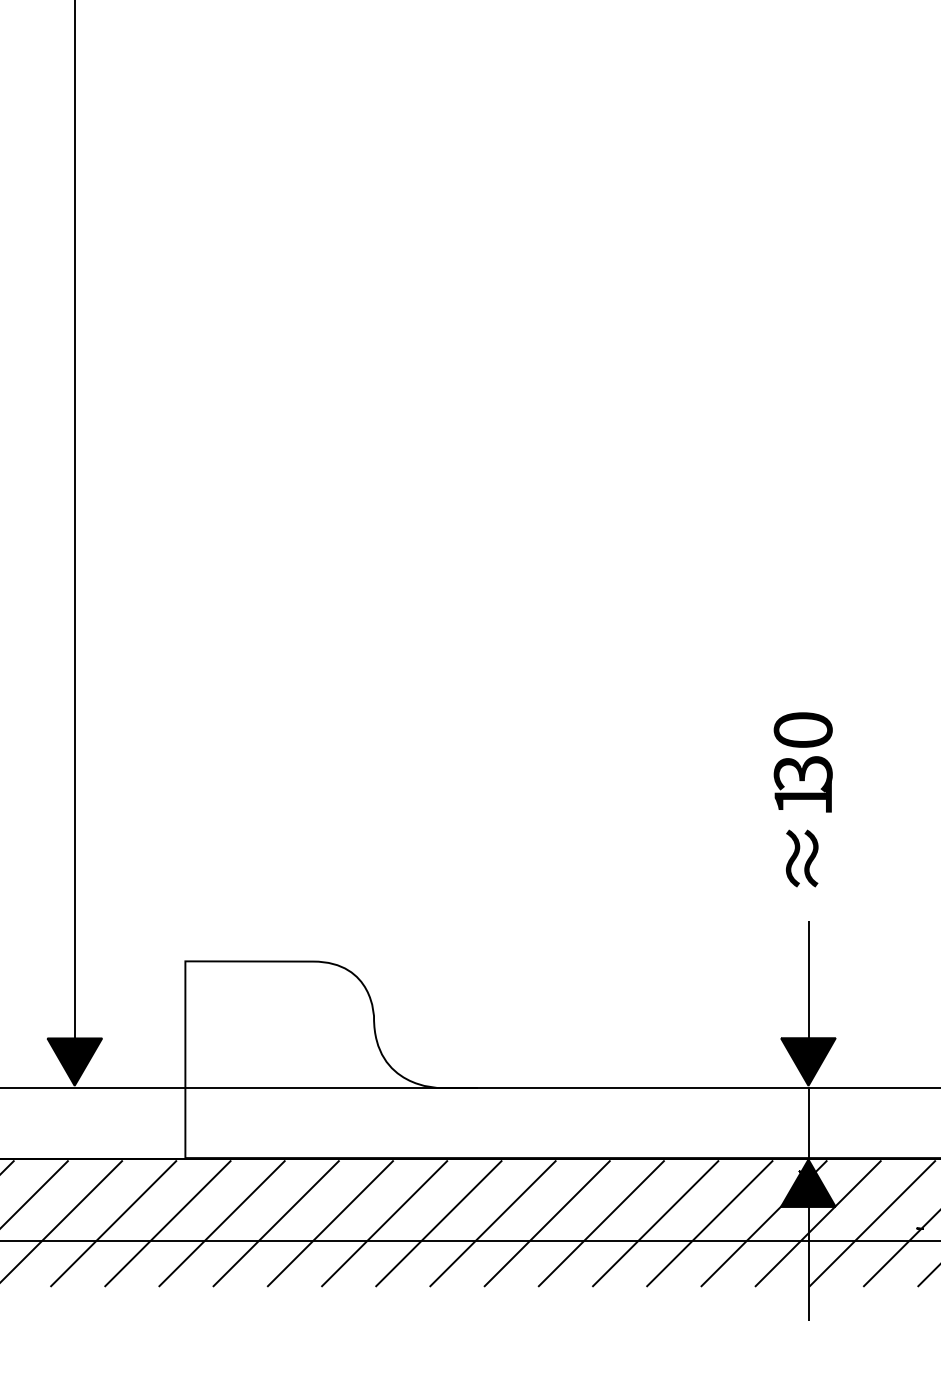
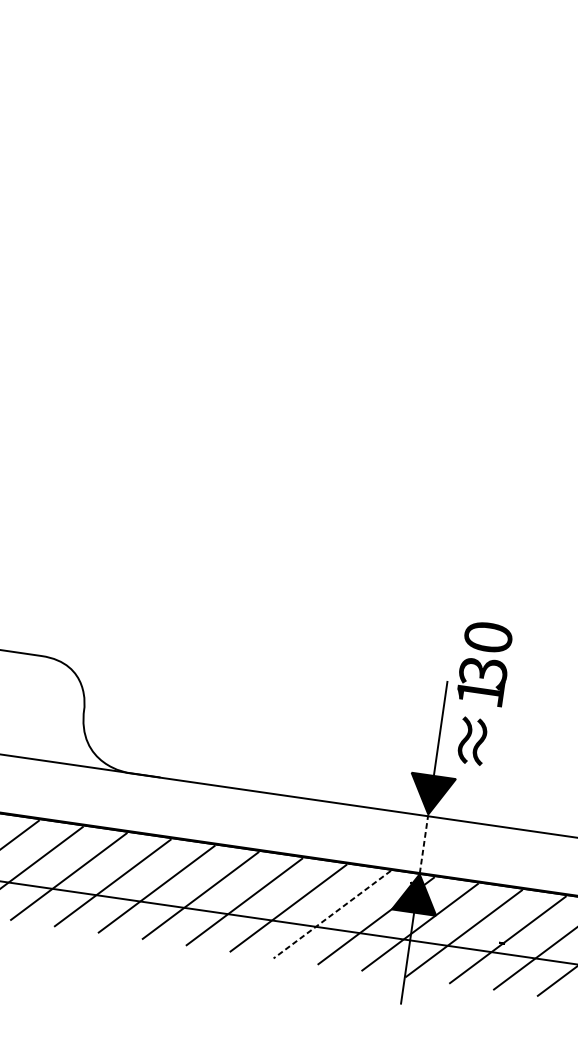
text: (802, 799) -> (479, 693), moved
line: (808, 1122) -> (424, 844), solid -> dashed
line: (709, 1224) -> (331, 915), solid -> dashed

